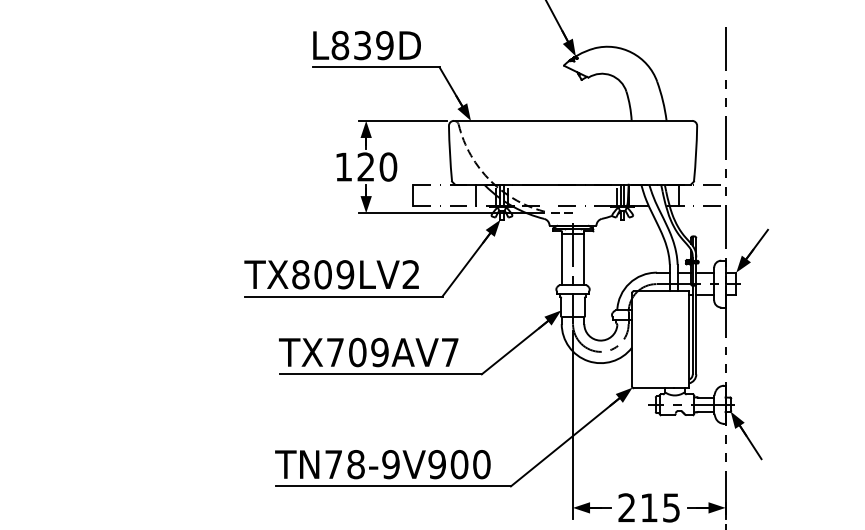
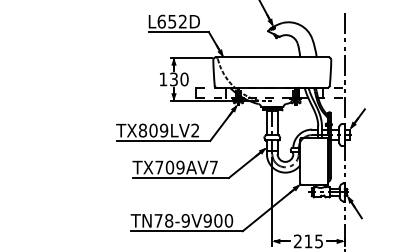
text: (360, 45) -> (171, 21), L839D -> L652D
text: (365, 167) -> (173, 79), 120 -> 130

